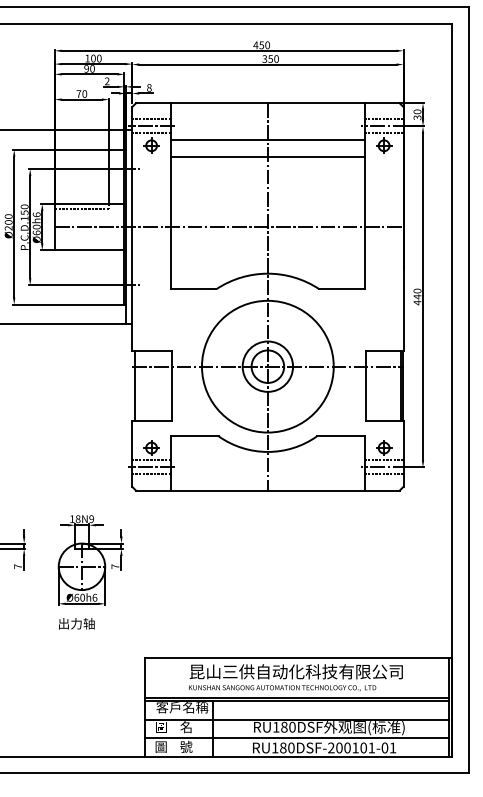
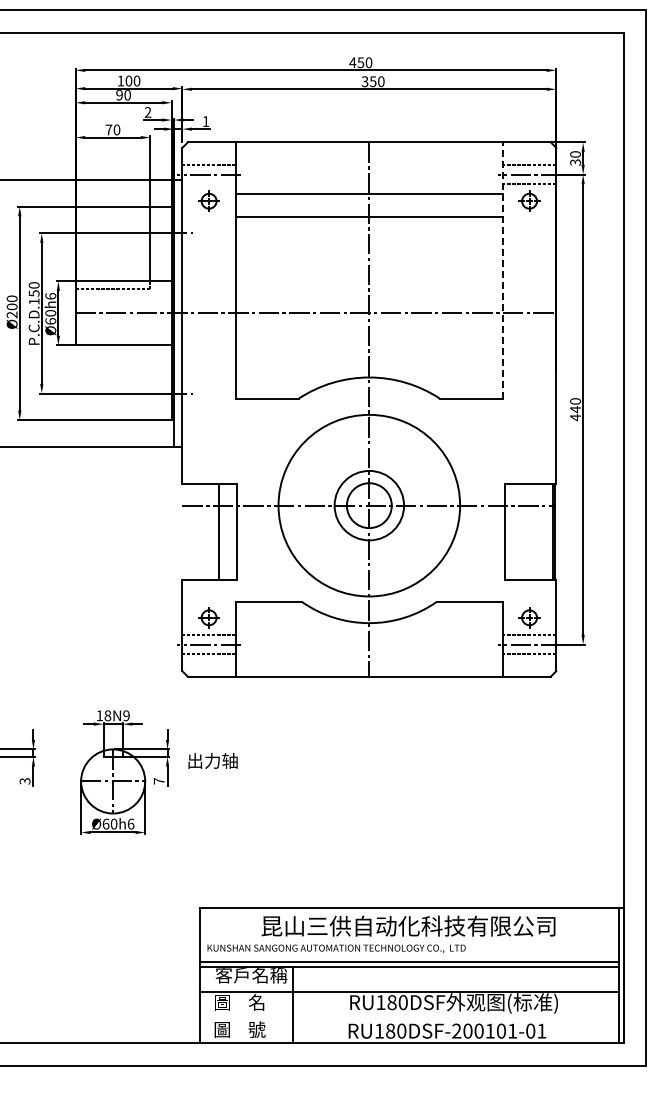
text: (148, 87) -> (205, 121), 8 -> 1
line: (151, 133) -> (208, 184), removed
line: (364, 196) -> (502, 270), solid -> dashed
line: (134, 386) -> (218, 532), moved
text: (17, 566) -> (24, 781), 7 -> 3
text: (76, 623) -> (212, 760), moved
text: (282, 688) -> (336, 948), moved
line: (297, 738) -> (409, 1017), removed

